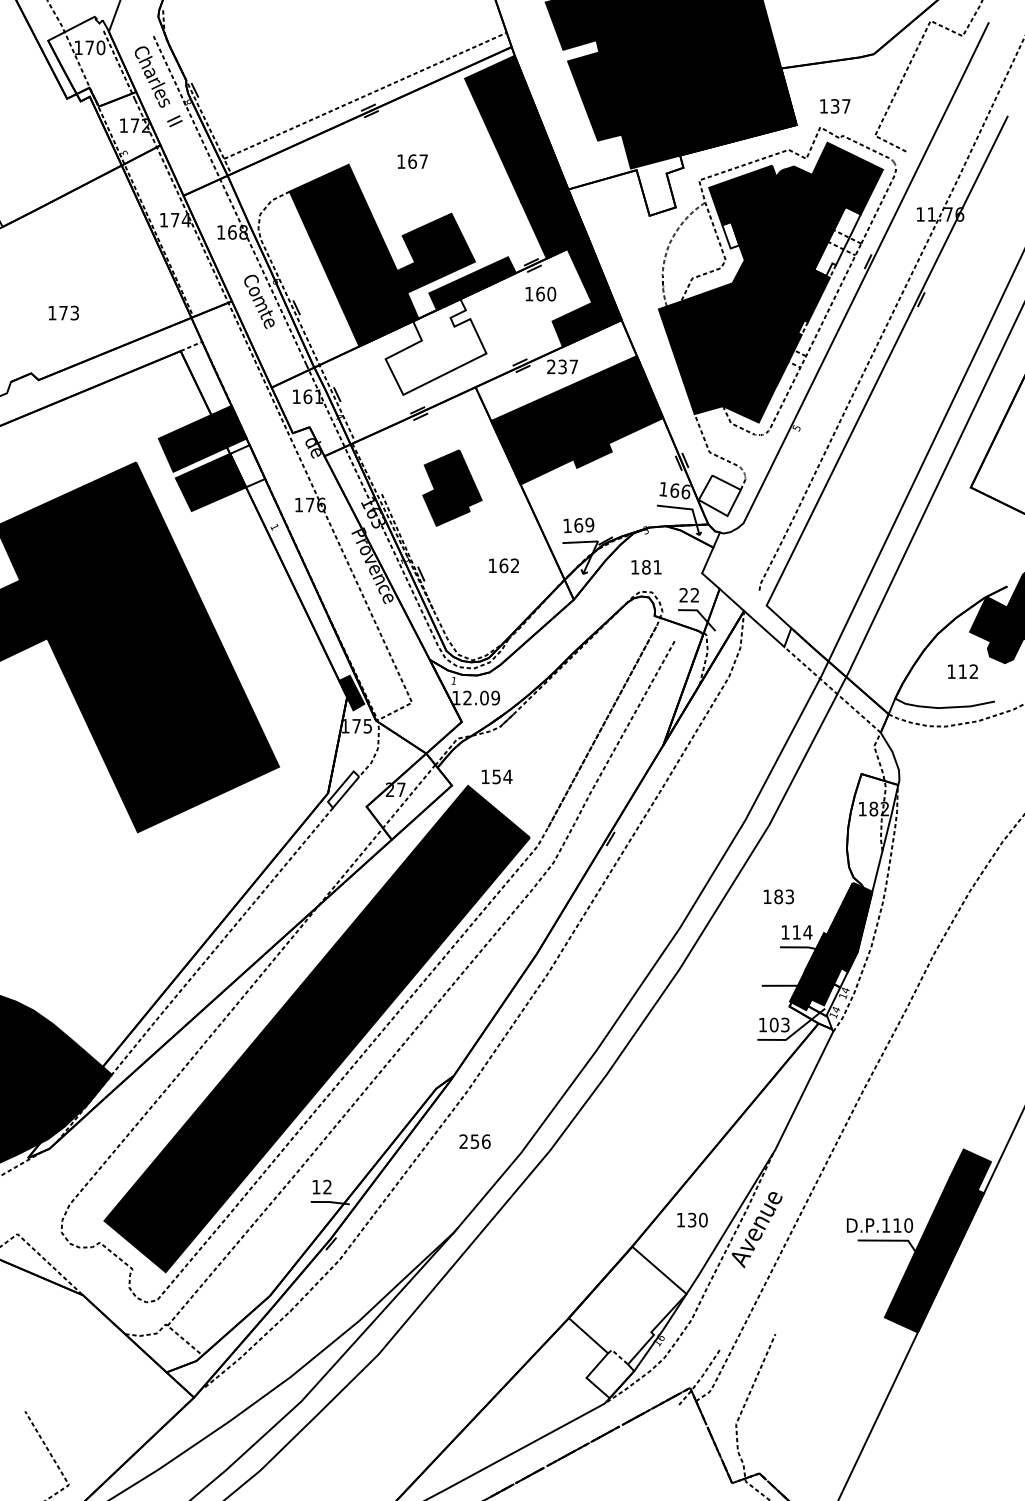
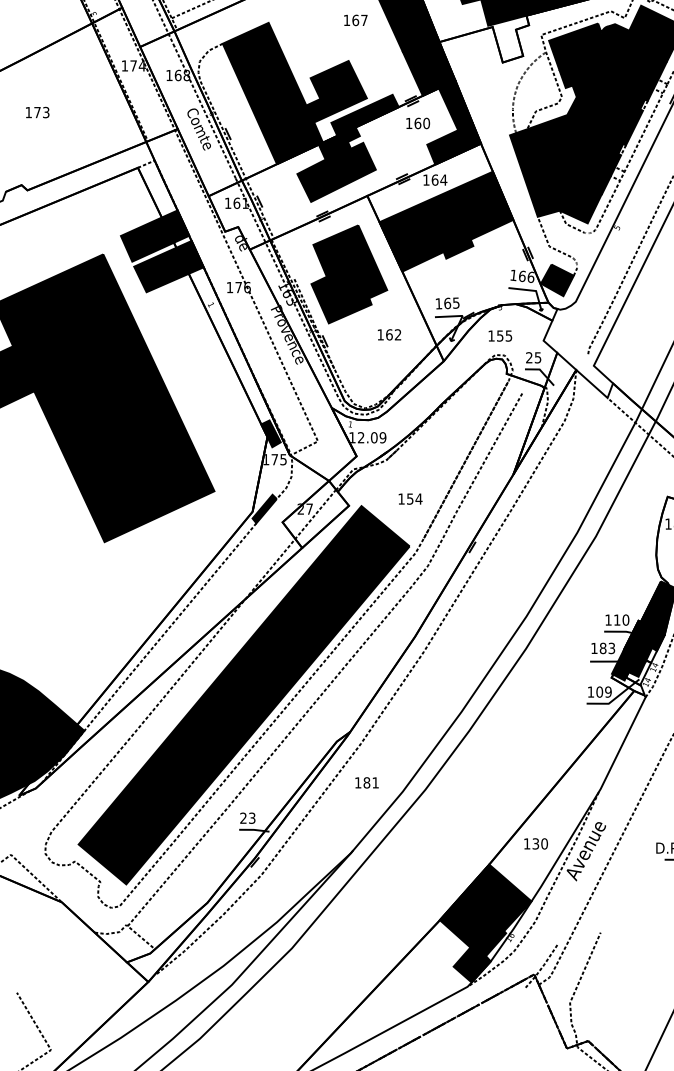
text: (412, 161) -> (355, 20), moved
fill: (730, 235) -> (565, 77), added
fill: (837, 240) -> (648, 81), added
text: (63, 312) -> (37, 112), moved
fill: (435, 346) -> (336, 164), added
text: (562, 366) -> (434, 179), 237 -> 164
fill: (247, 466) -> (189, 257), added
part: (452, 487) -> (349, 273), size x1.67
fill: (719, 495) -> (557, 280), added
text: (589, 524) -> (456, 302), 169 -> 165
text: (651, 567) -> (504, 336), 181 -> 155
text: (694, 595) -> (537, 357), 22 -> 25
text: (496, 776) -> (410, 498), moved
fill: (343, 789) -> (264, 508), added
text: (778, 896) -> (603, 648), moved
text: (807, 932) -> (625, 620), 114 -> 110
text: (785, 1024) -> (608, 691), 103 -> 109
text: (474, 1141) -> (366, 782), 256 -> 181
text: (321, 1186) -> (247, 817), 12 -> 23
fill: (627, 1322) -> (485, 923), added

